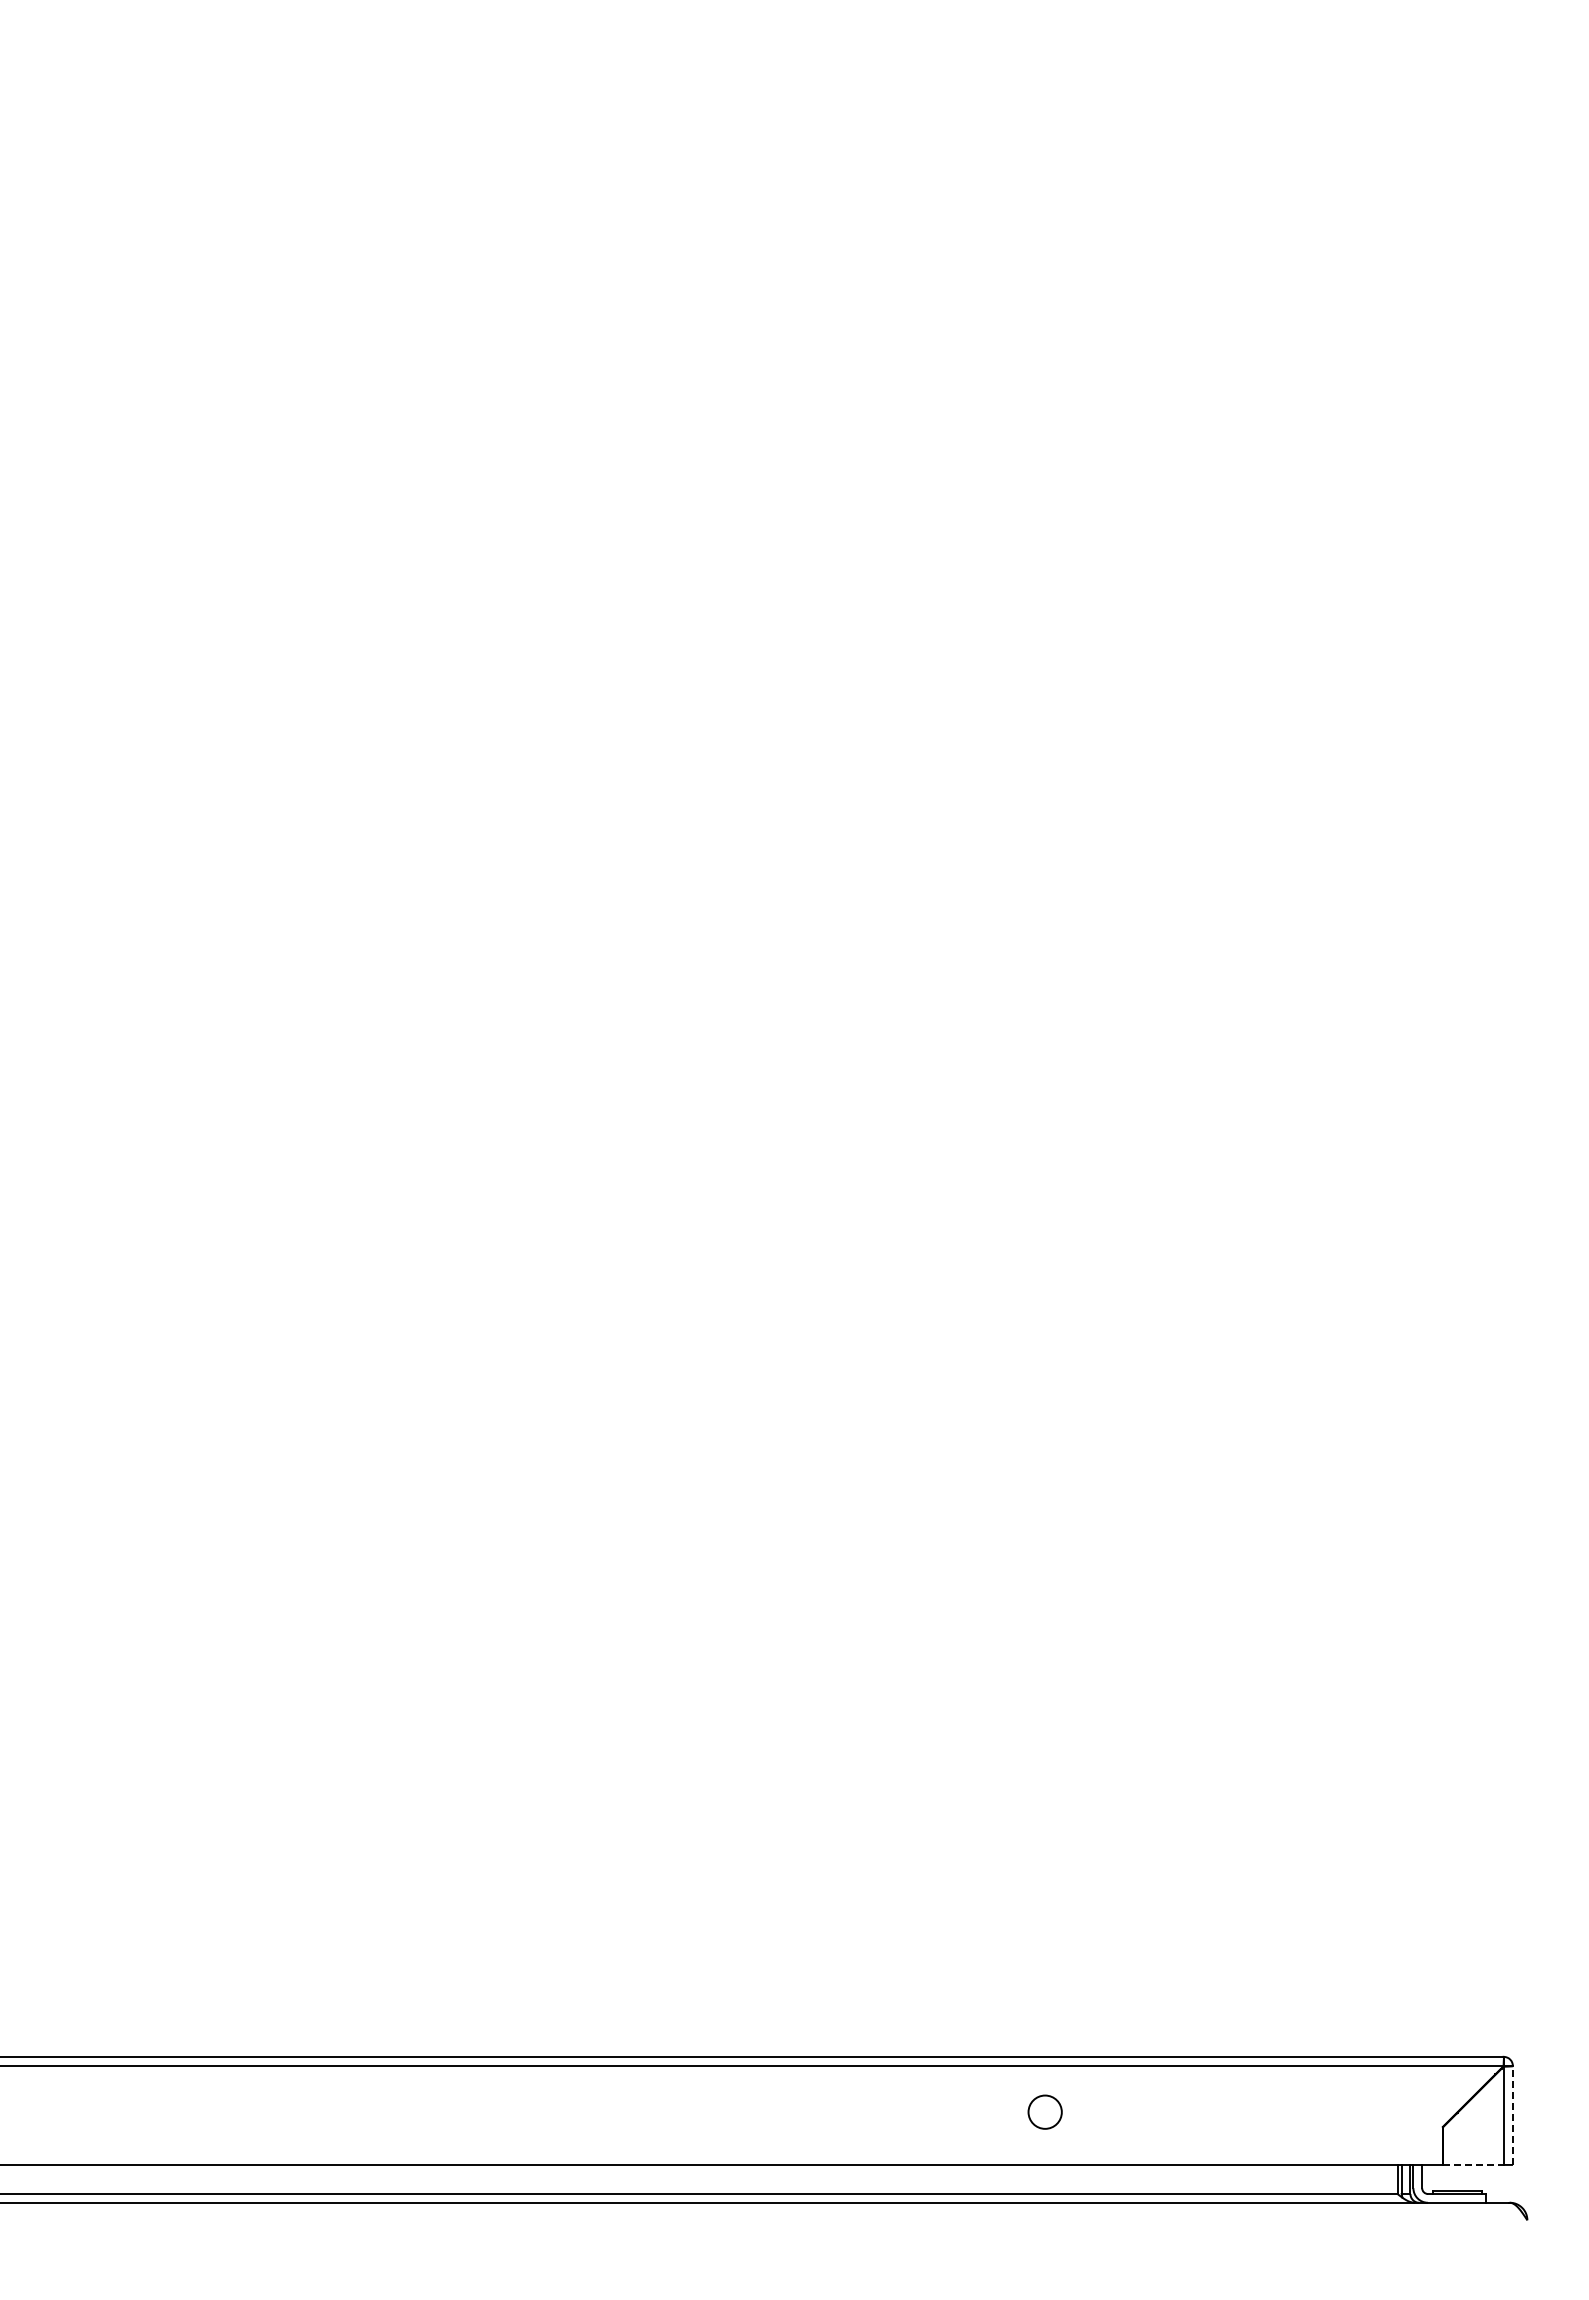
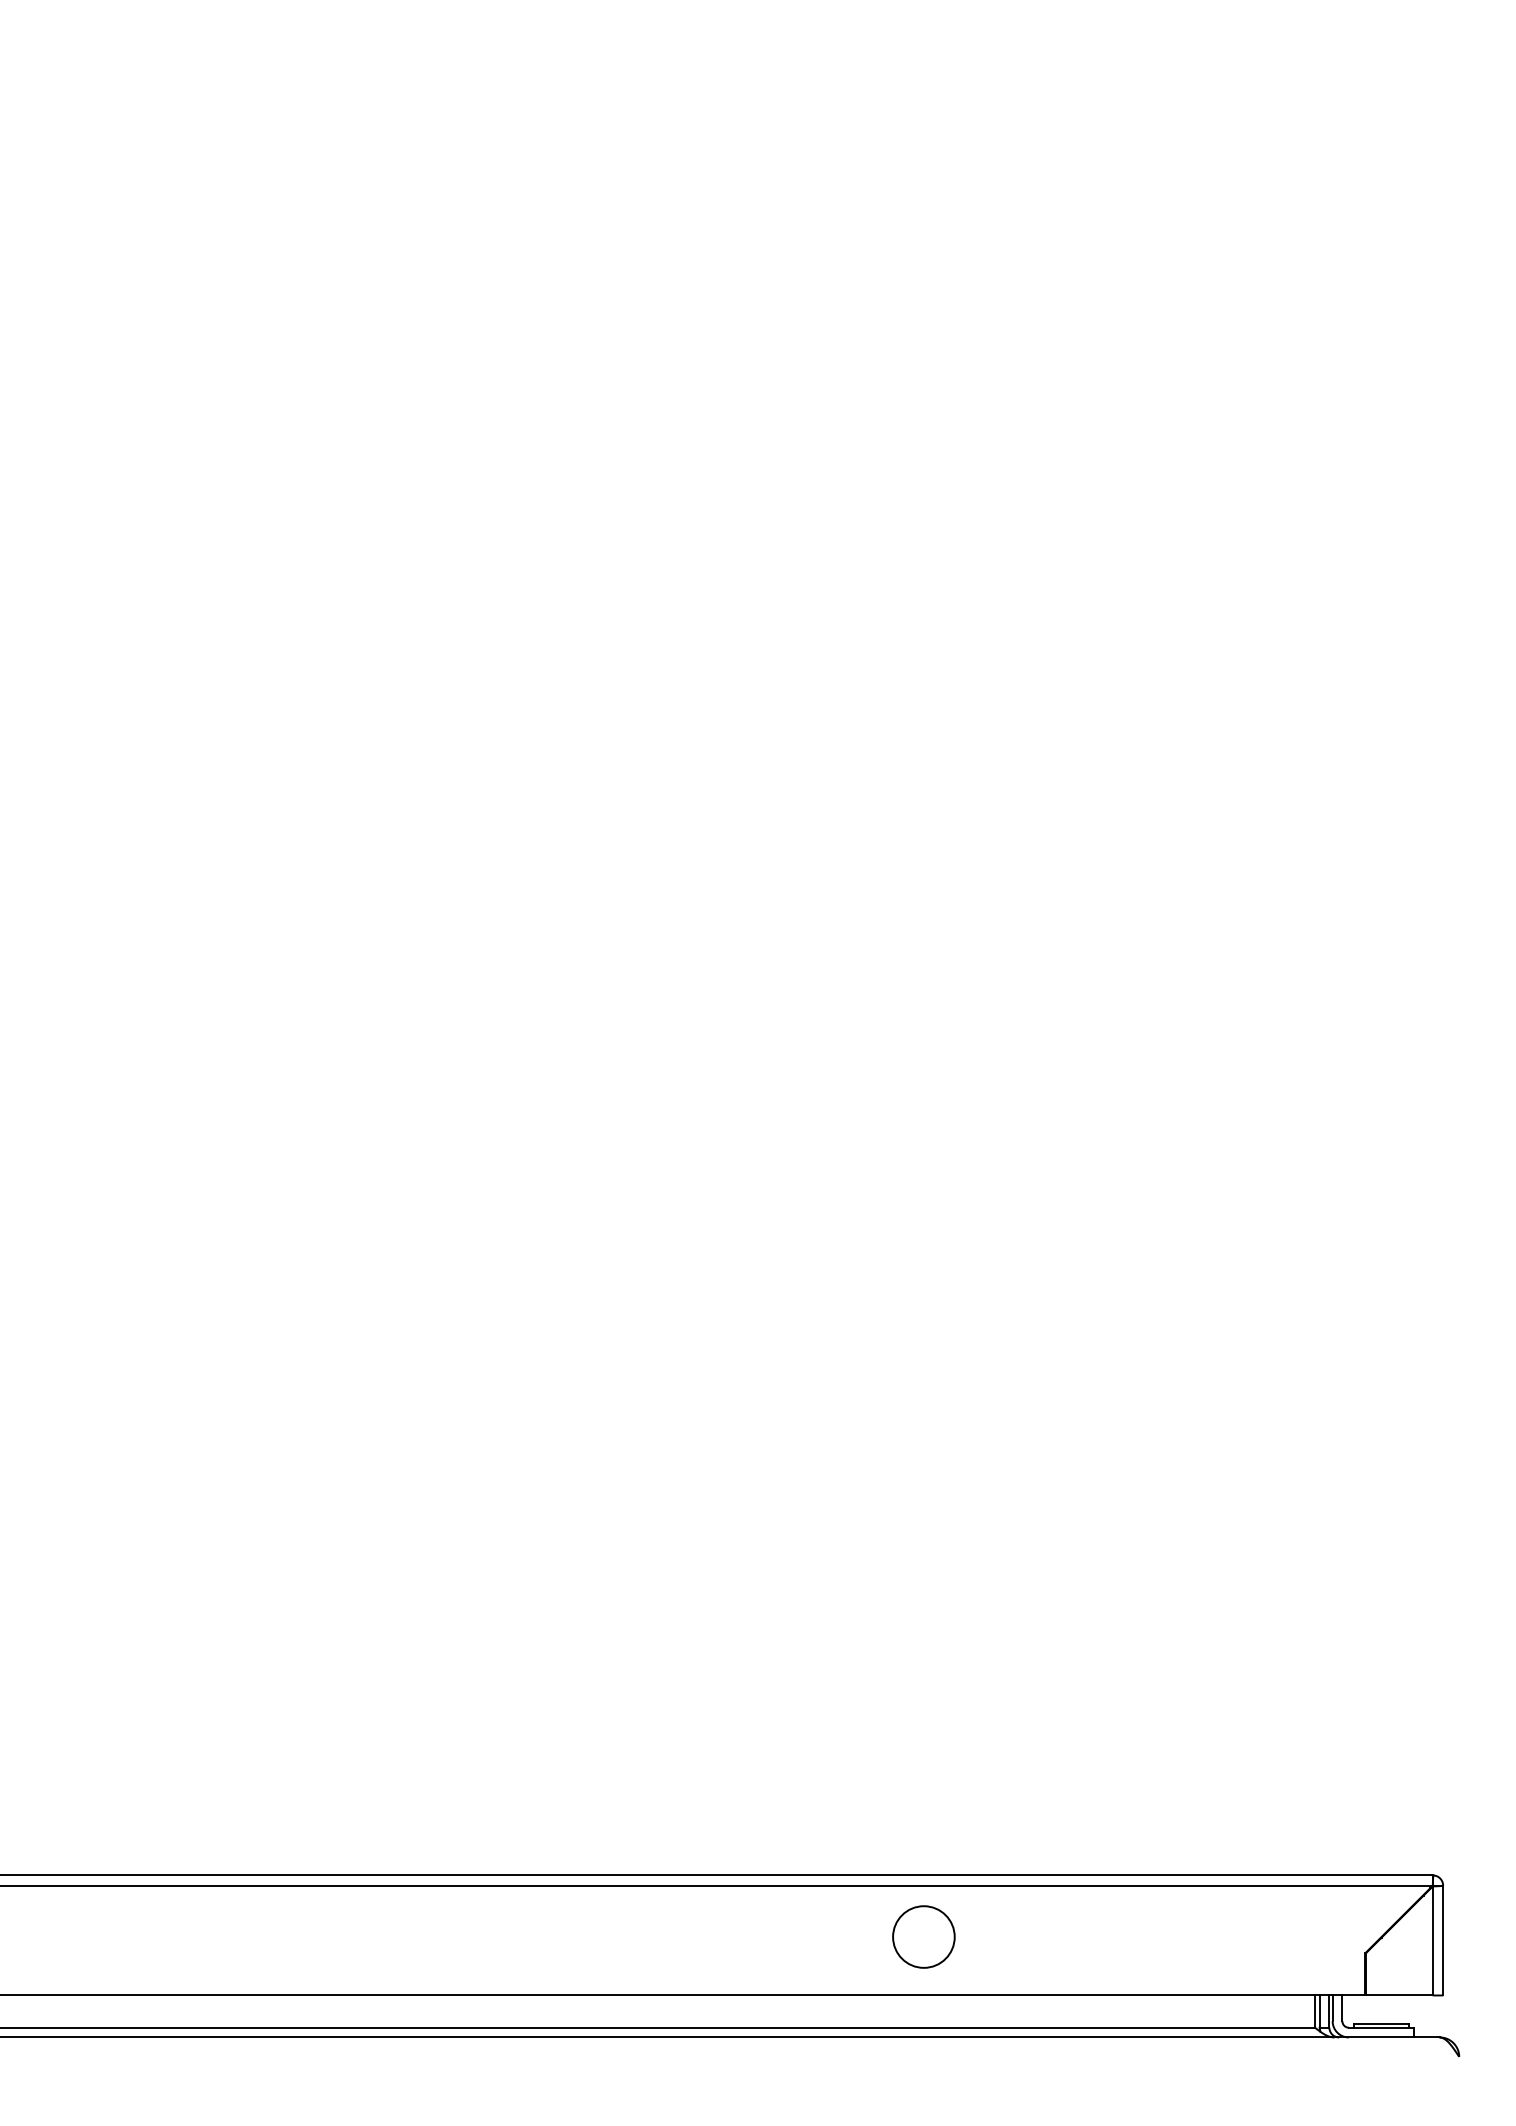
circle: (1044, 2111) -> (922, 1936), size x1.67
line: (1512, 2115) -> (1442, 1940), dashed -> solid
line: (1473, 2164) -> (1399, 1994), dashed -> solid

